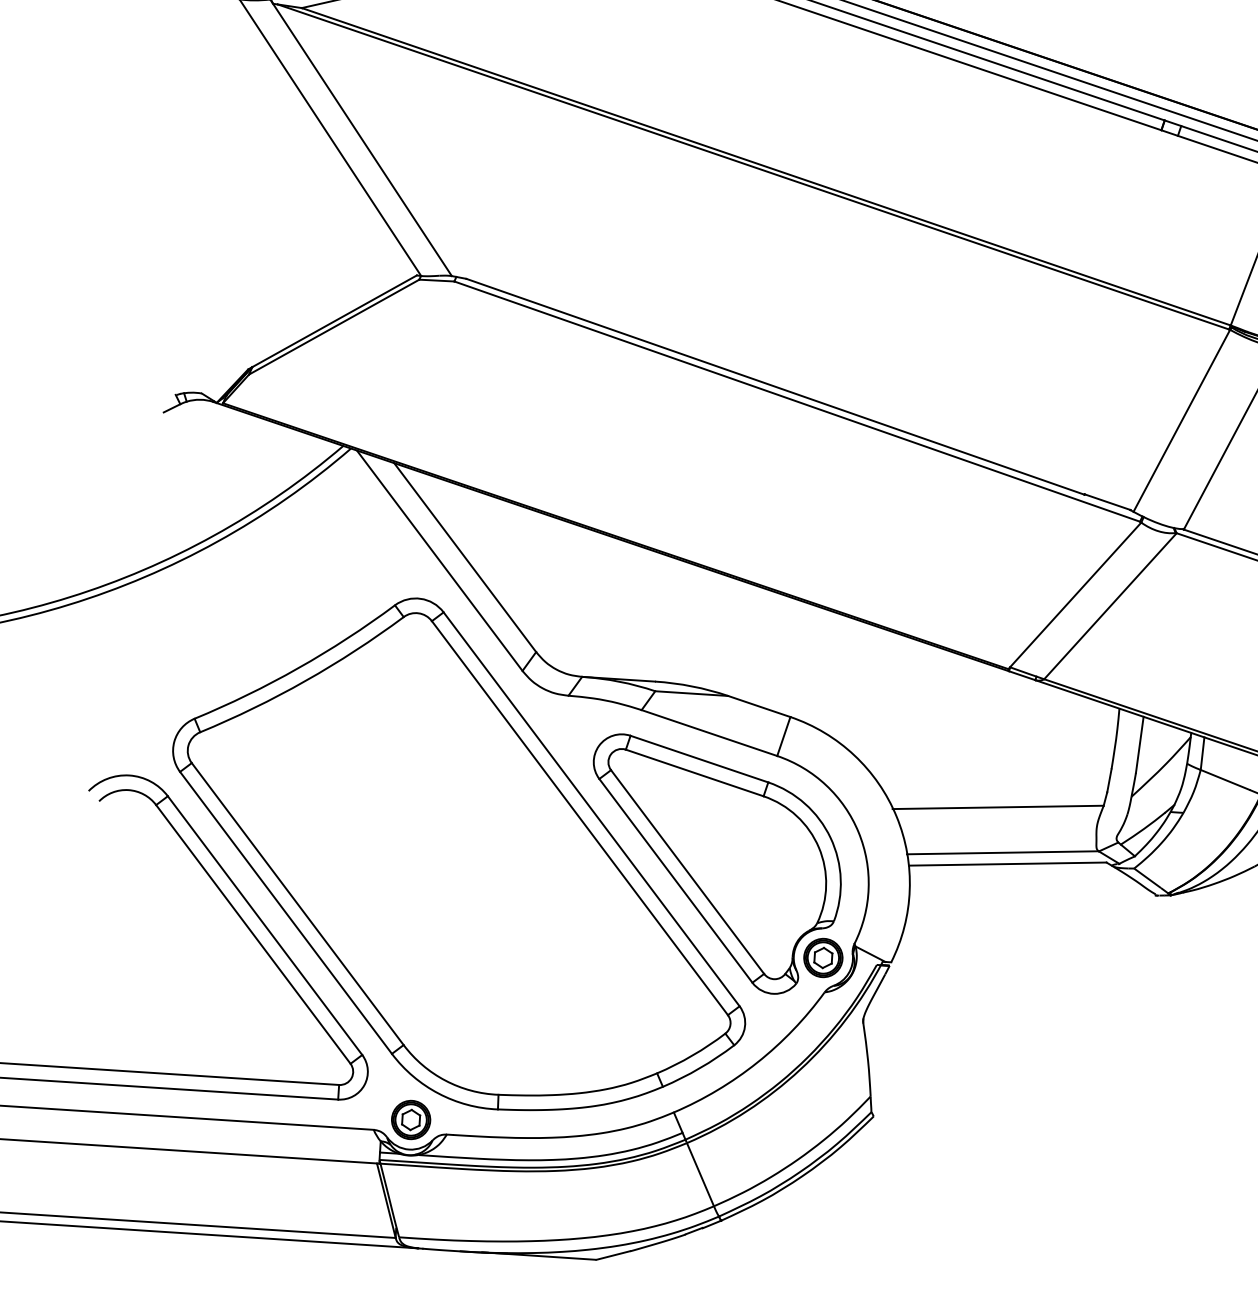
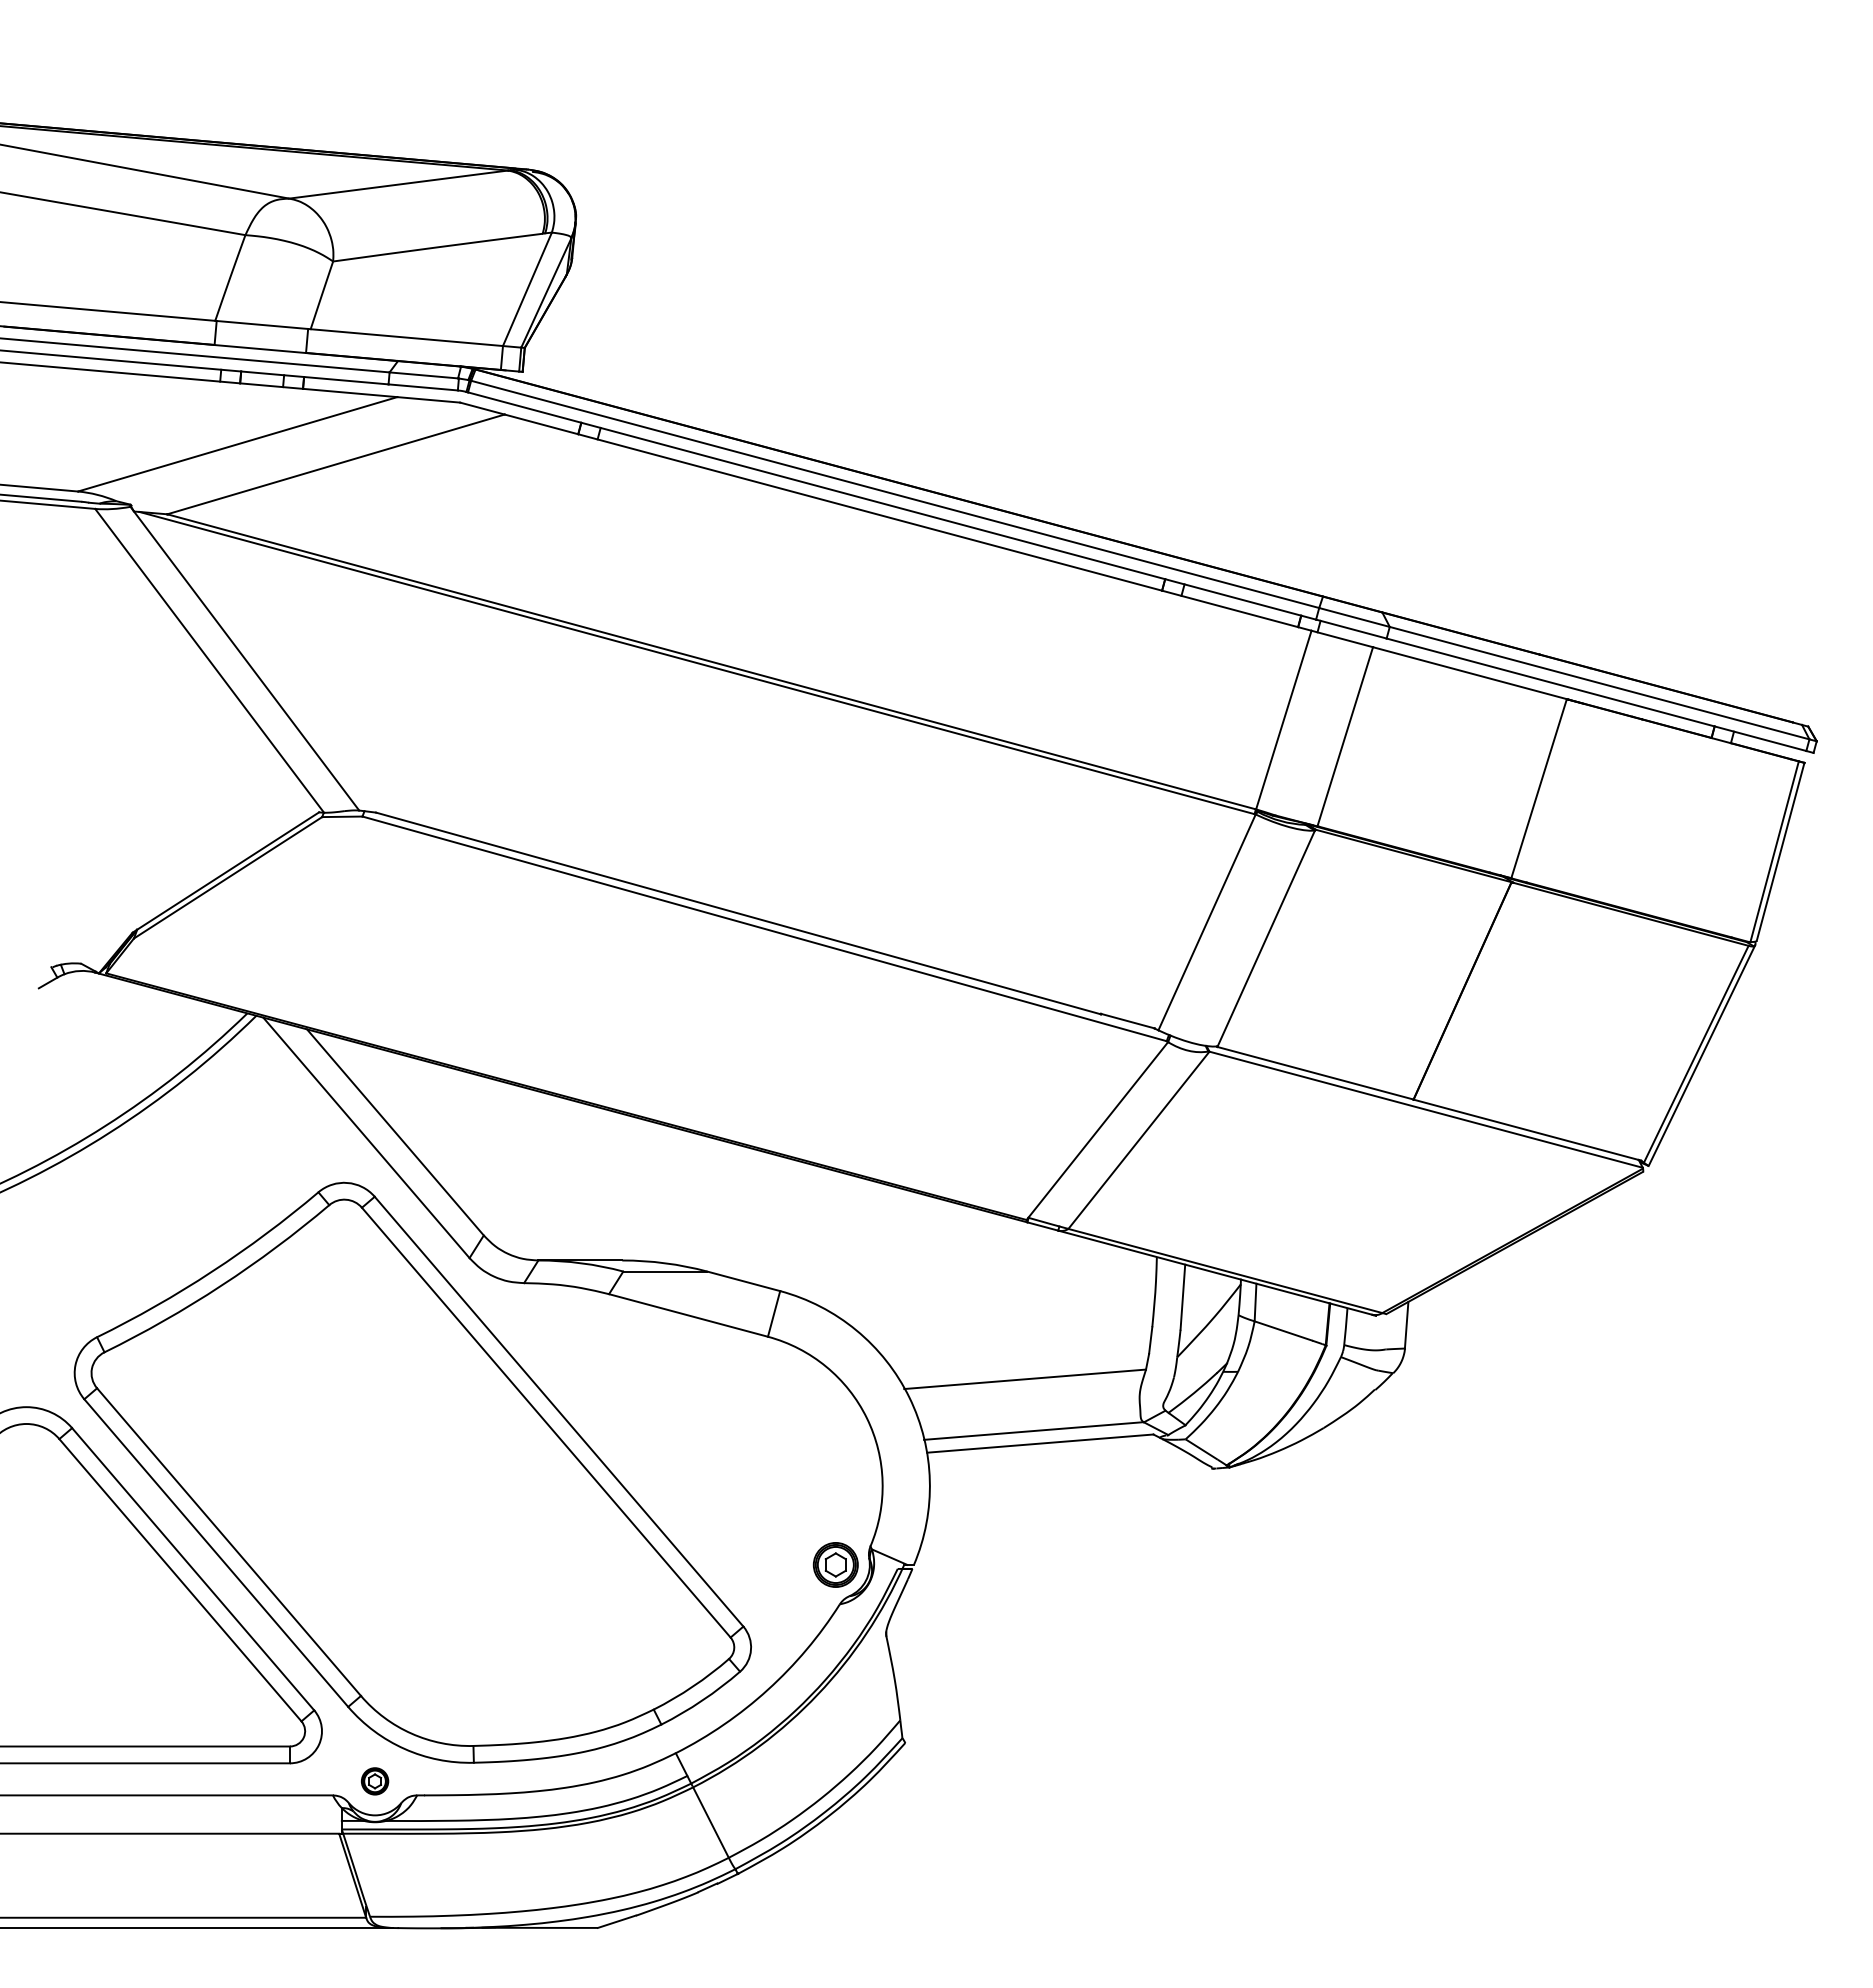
part: (714, 865) -> (704, 1466), removed
part: (410, 1120) -> (374, 1781), size x0.6

